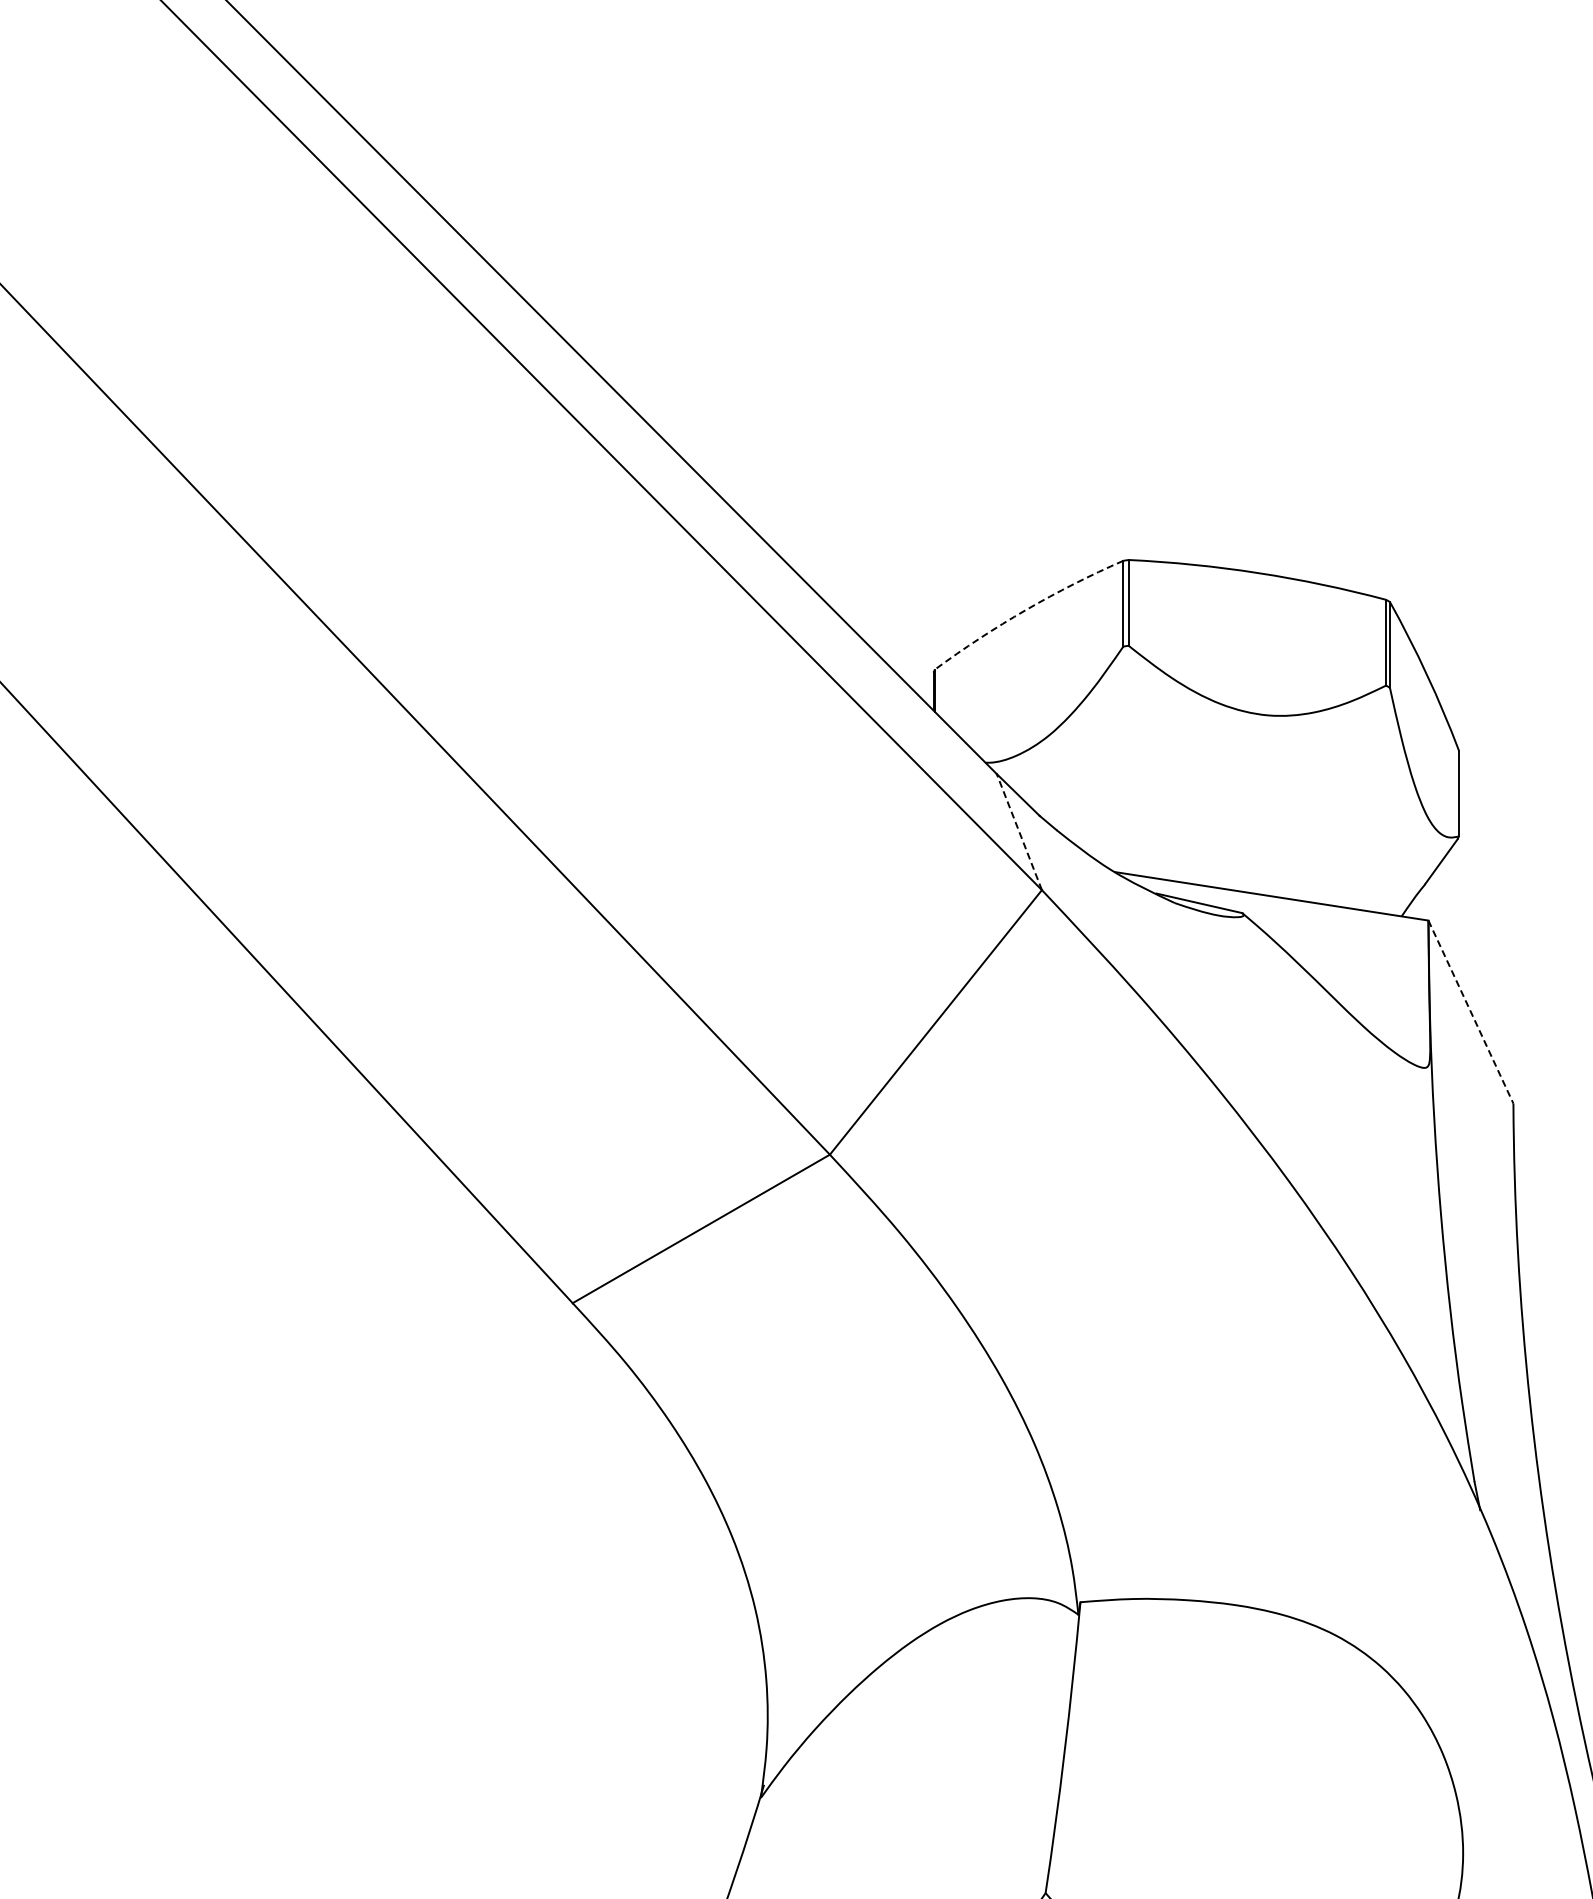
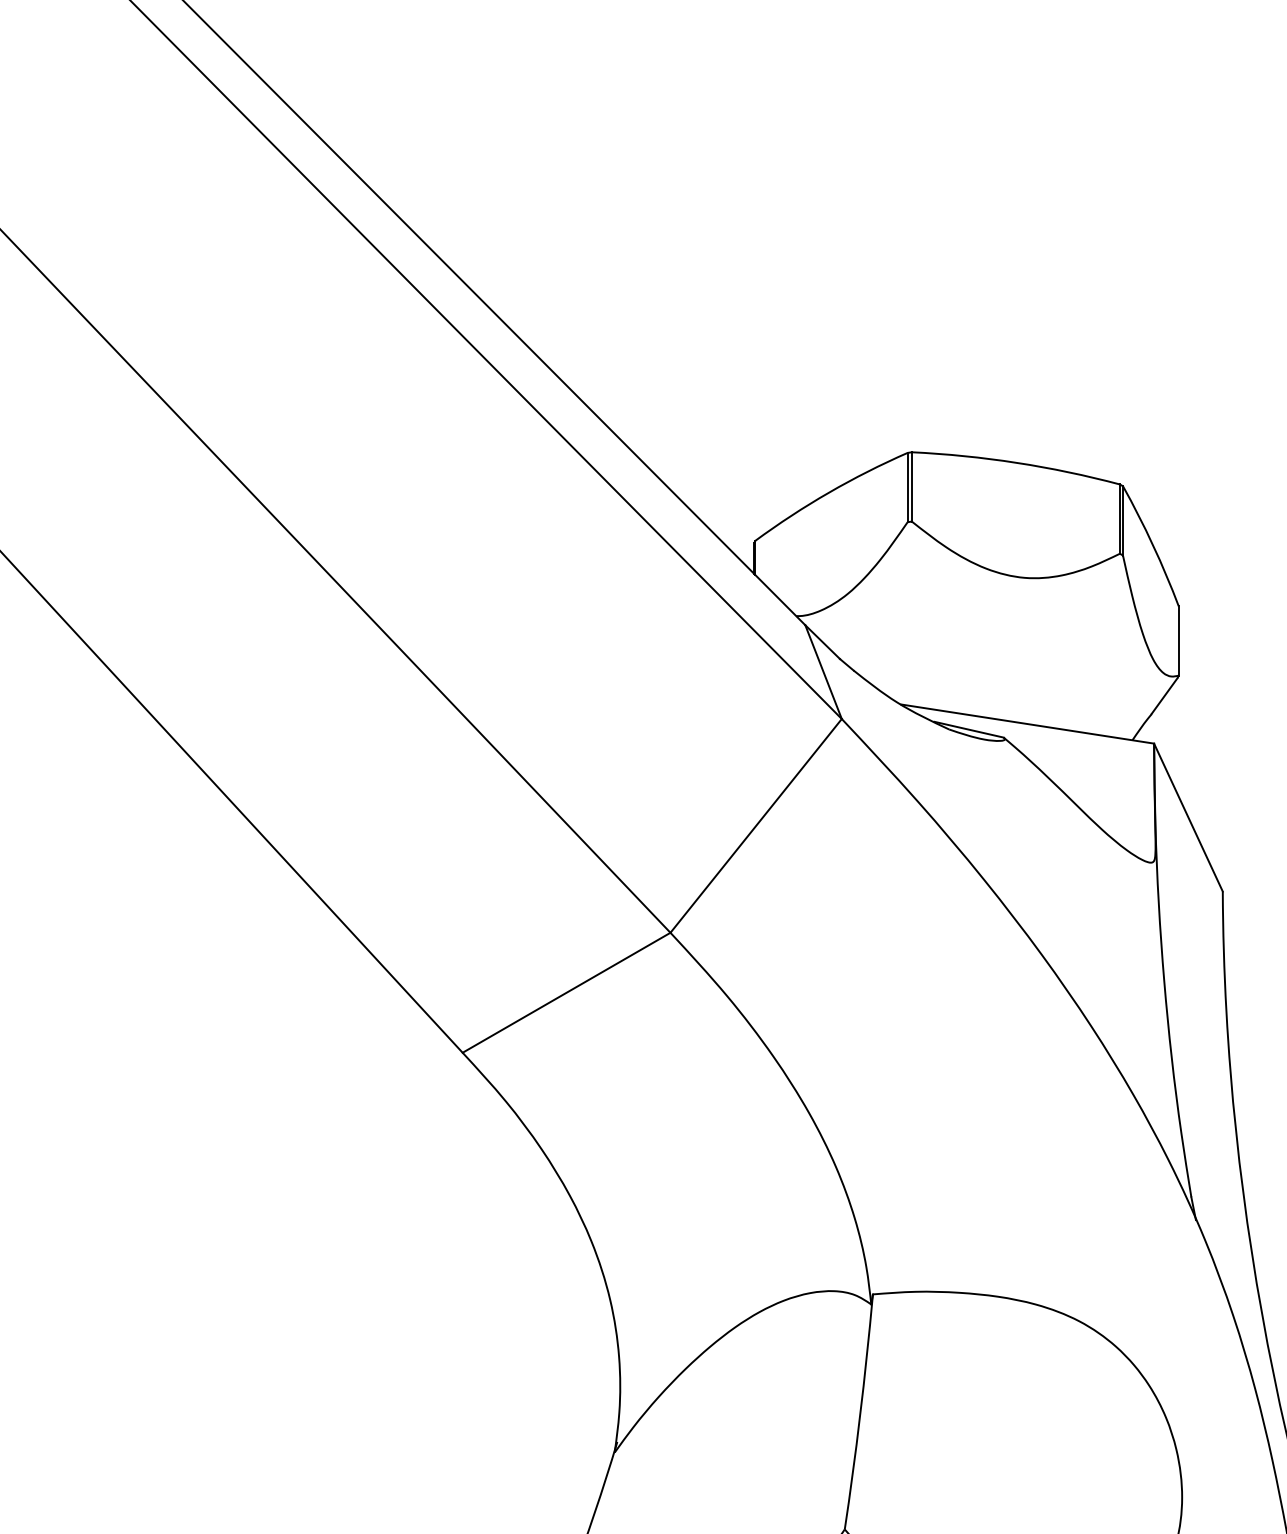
arc: (1026, 609) -> (829, 492), dashed -> solid
line: (1019, 831) -> (823, 671), dashed -> solid
line: (1470, 1012) -> (1188, 817), dashed -> solid

